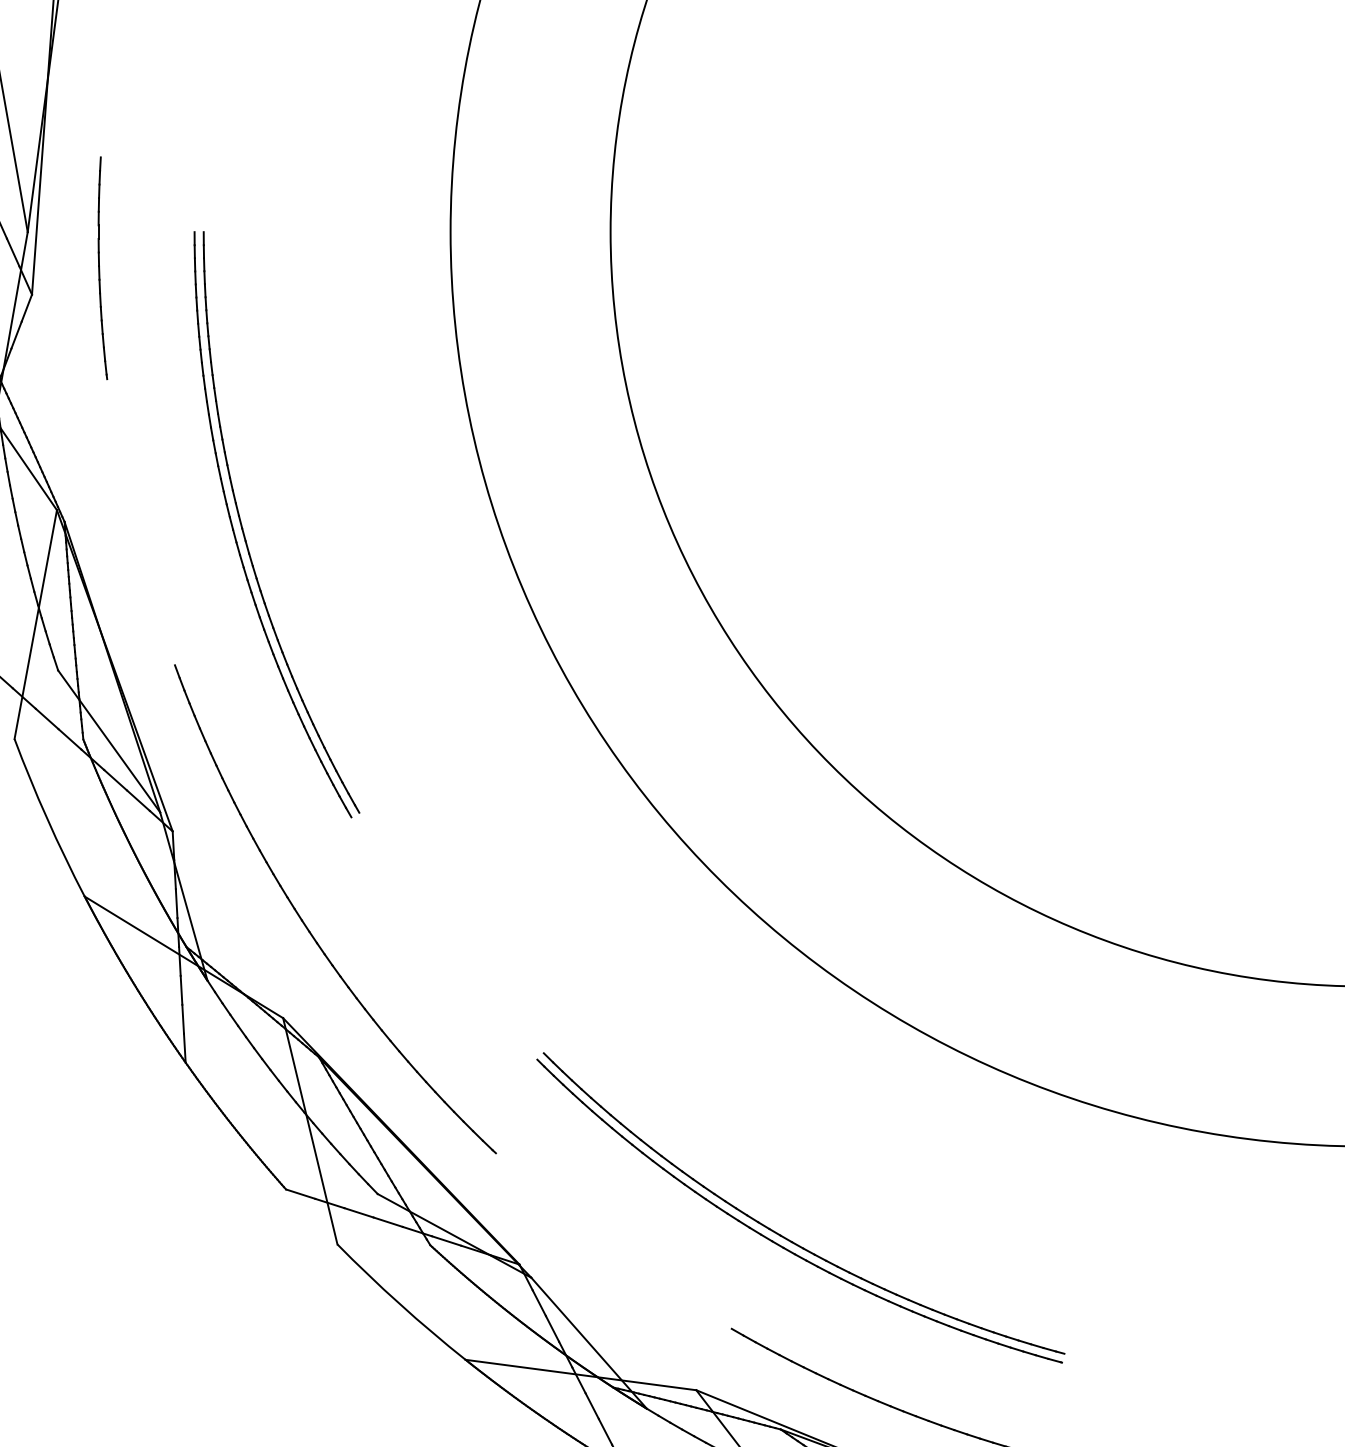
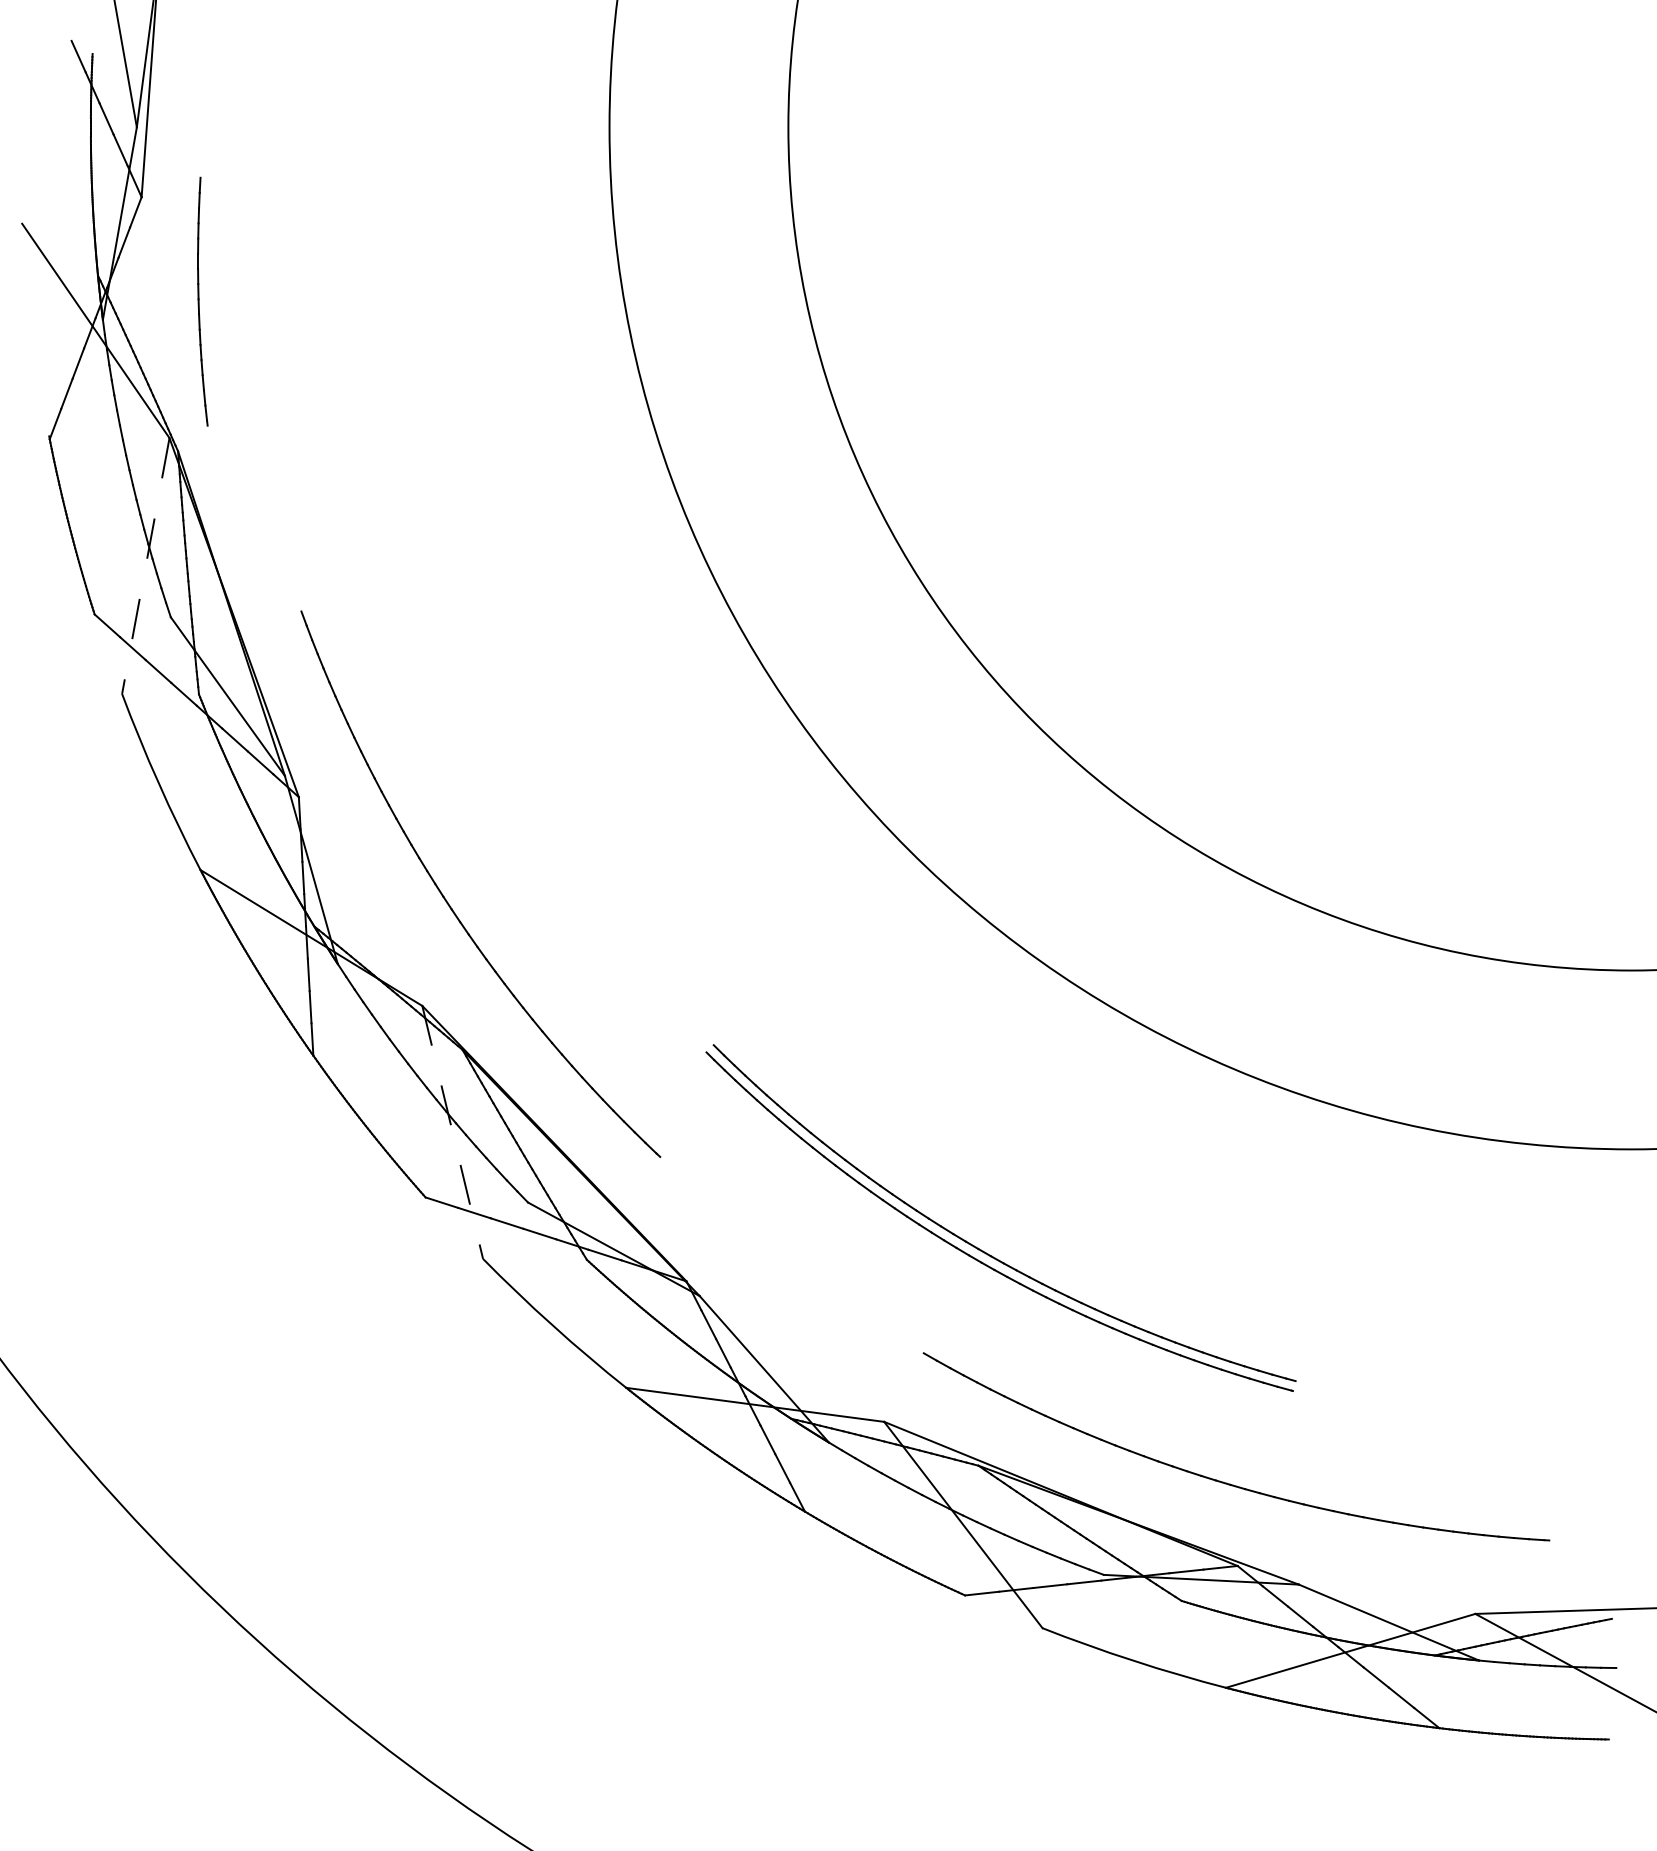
part: (102, 268) -> (202, 301), moved
part: (244, 533) -> (379, 464), removed
line: (35, 625) -> (145, 566), solid -> dashed
line: (310, 1131) -> (452, 1132), solid -> dashed

